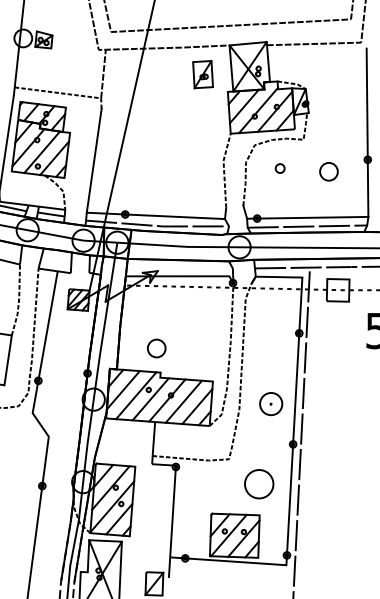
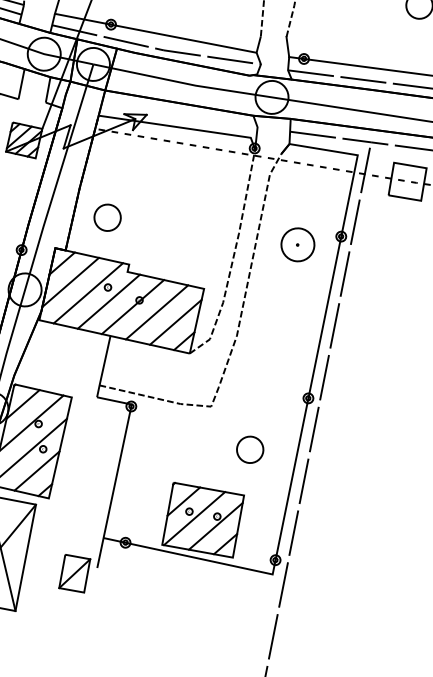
part: (156, 348) -> (107, 217), moved
part: (271, 404) -> (298, 245), moved
part: (259, 484) -> (250, 450), size x0.62

